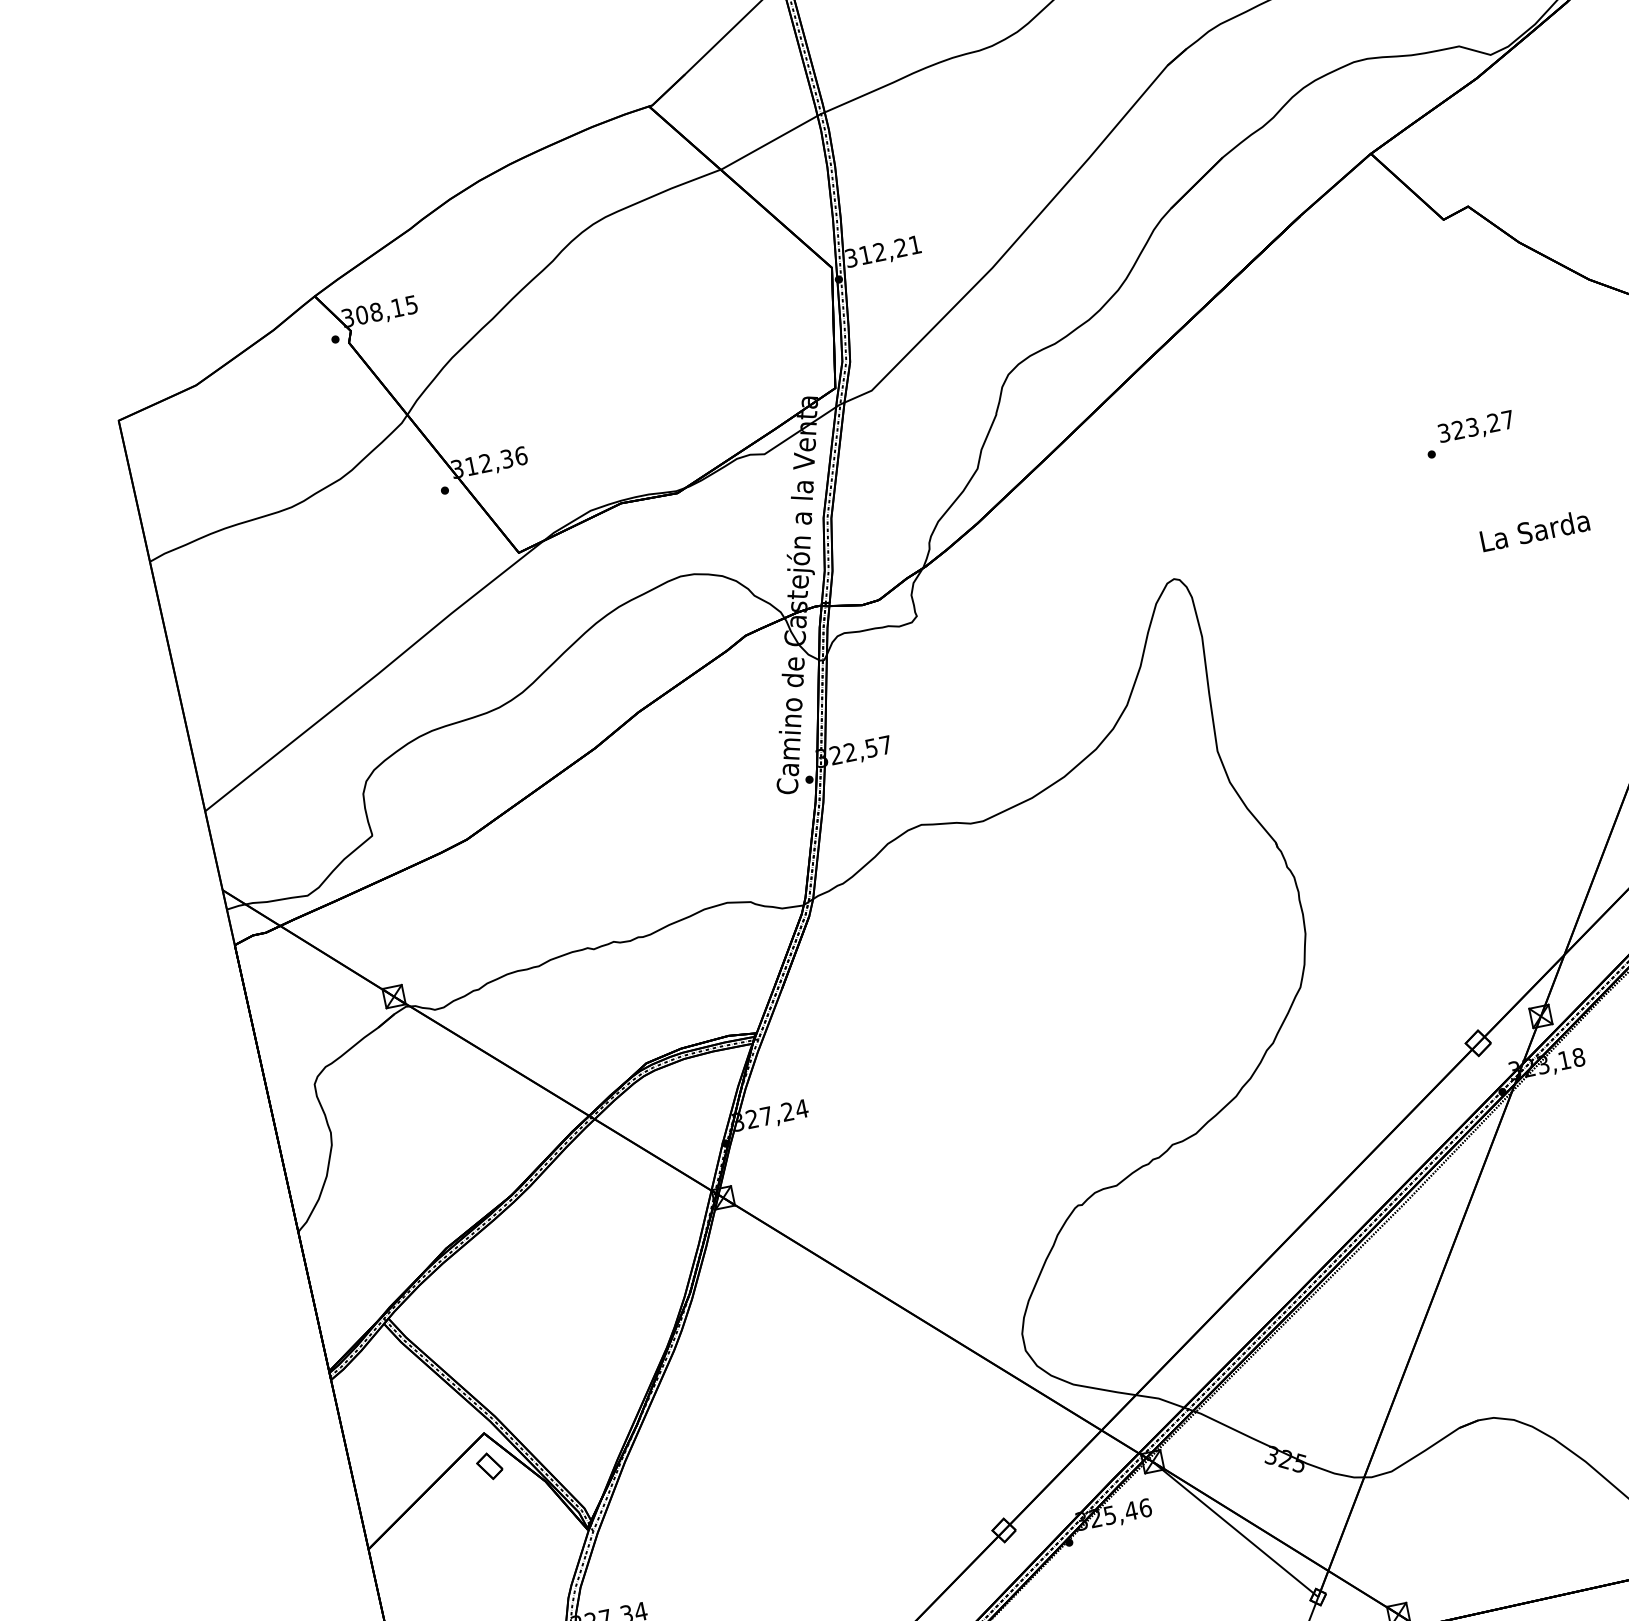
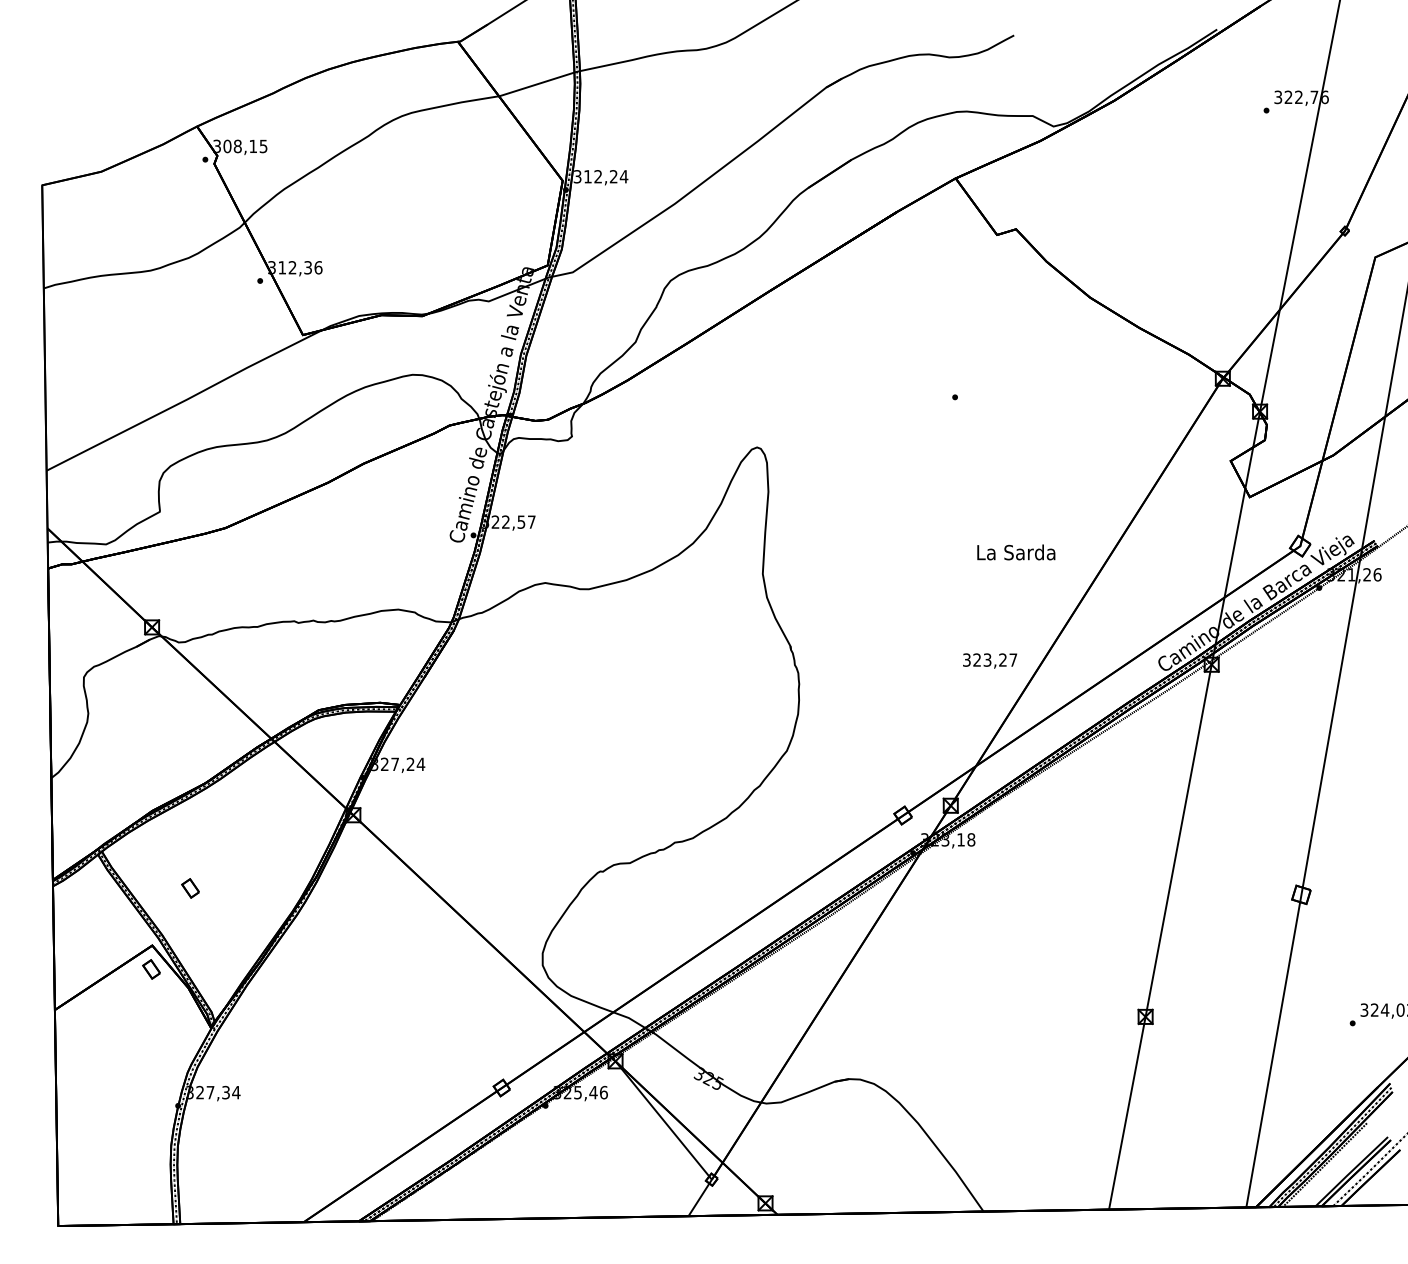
text: (914, 244) -> (623, 176), 312,21 -> 312,24
text: (1476, 426) -> (990, 660), moved
text: (1535, 530) -> (1016, 552), moved
part: (520, 1344) -> (190, 888), added

